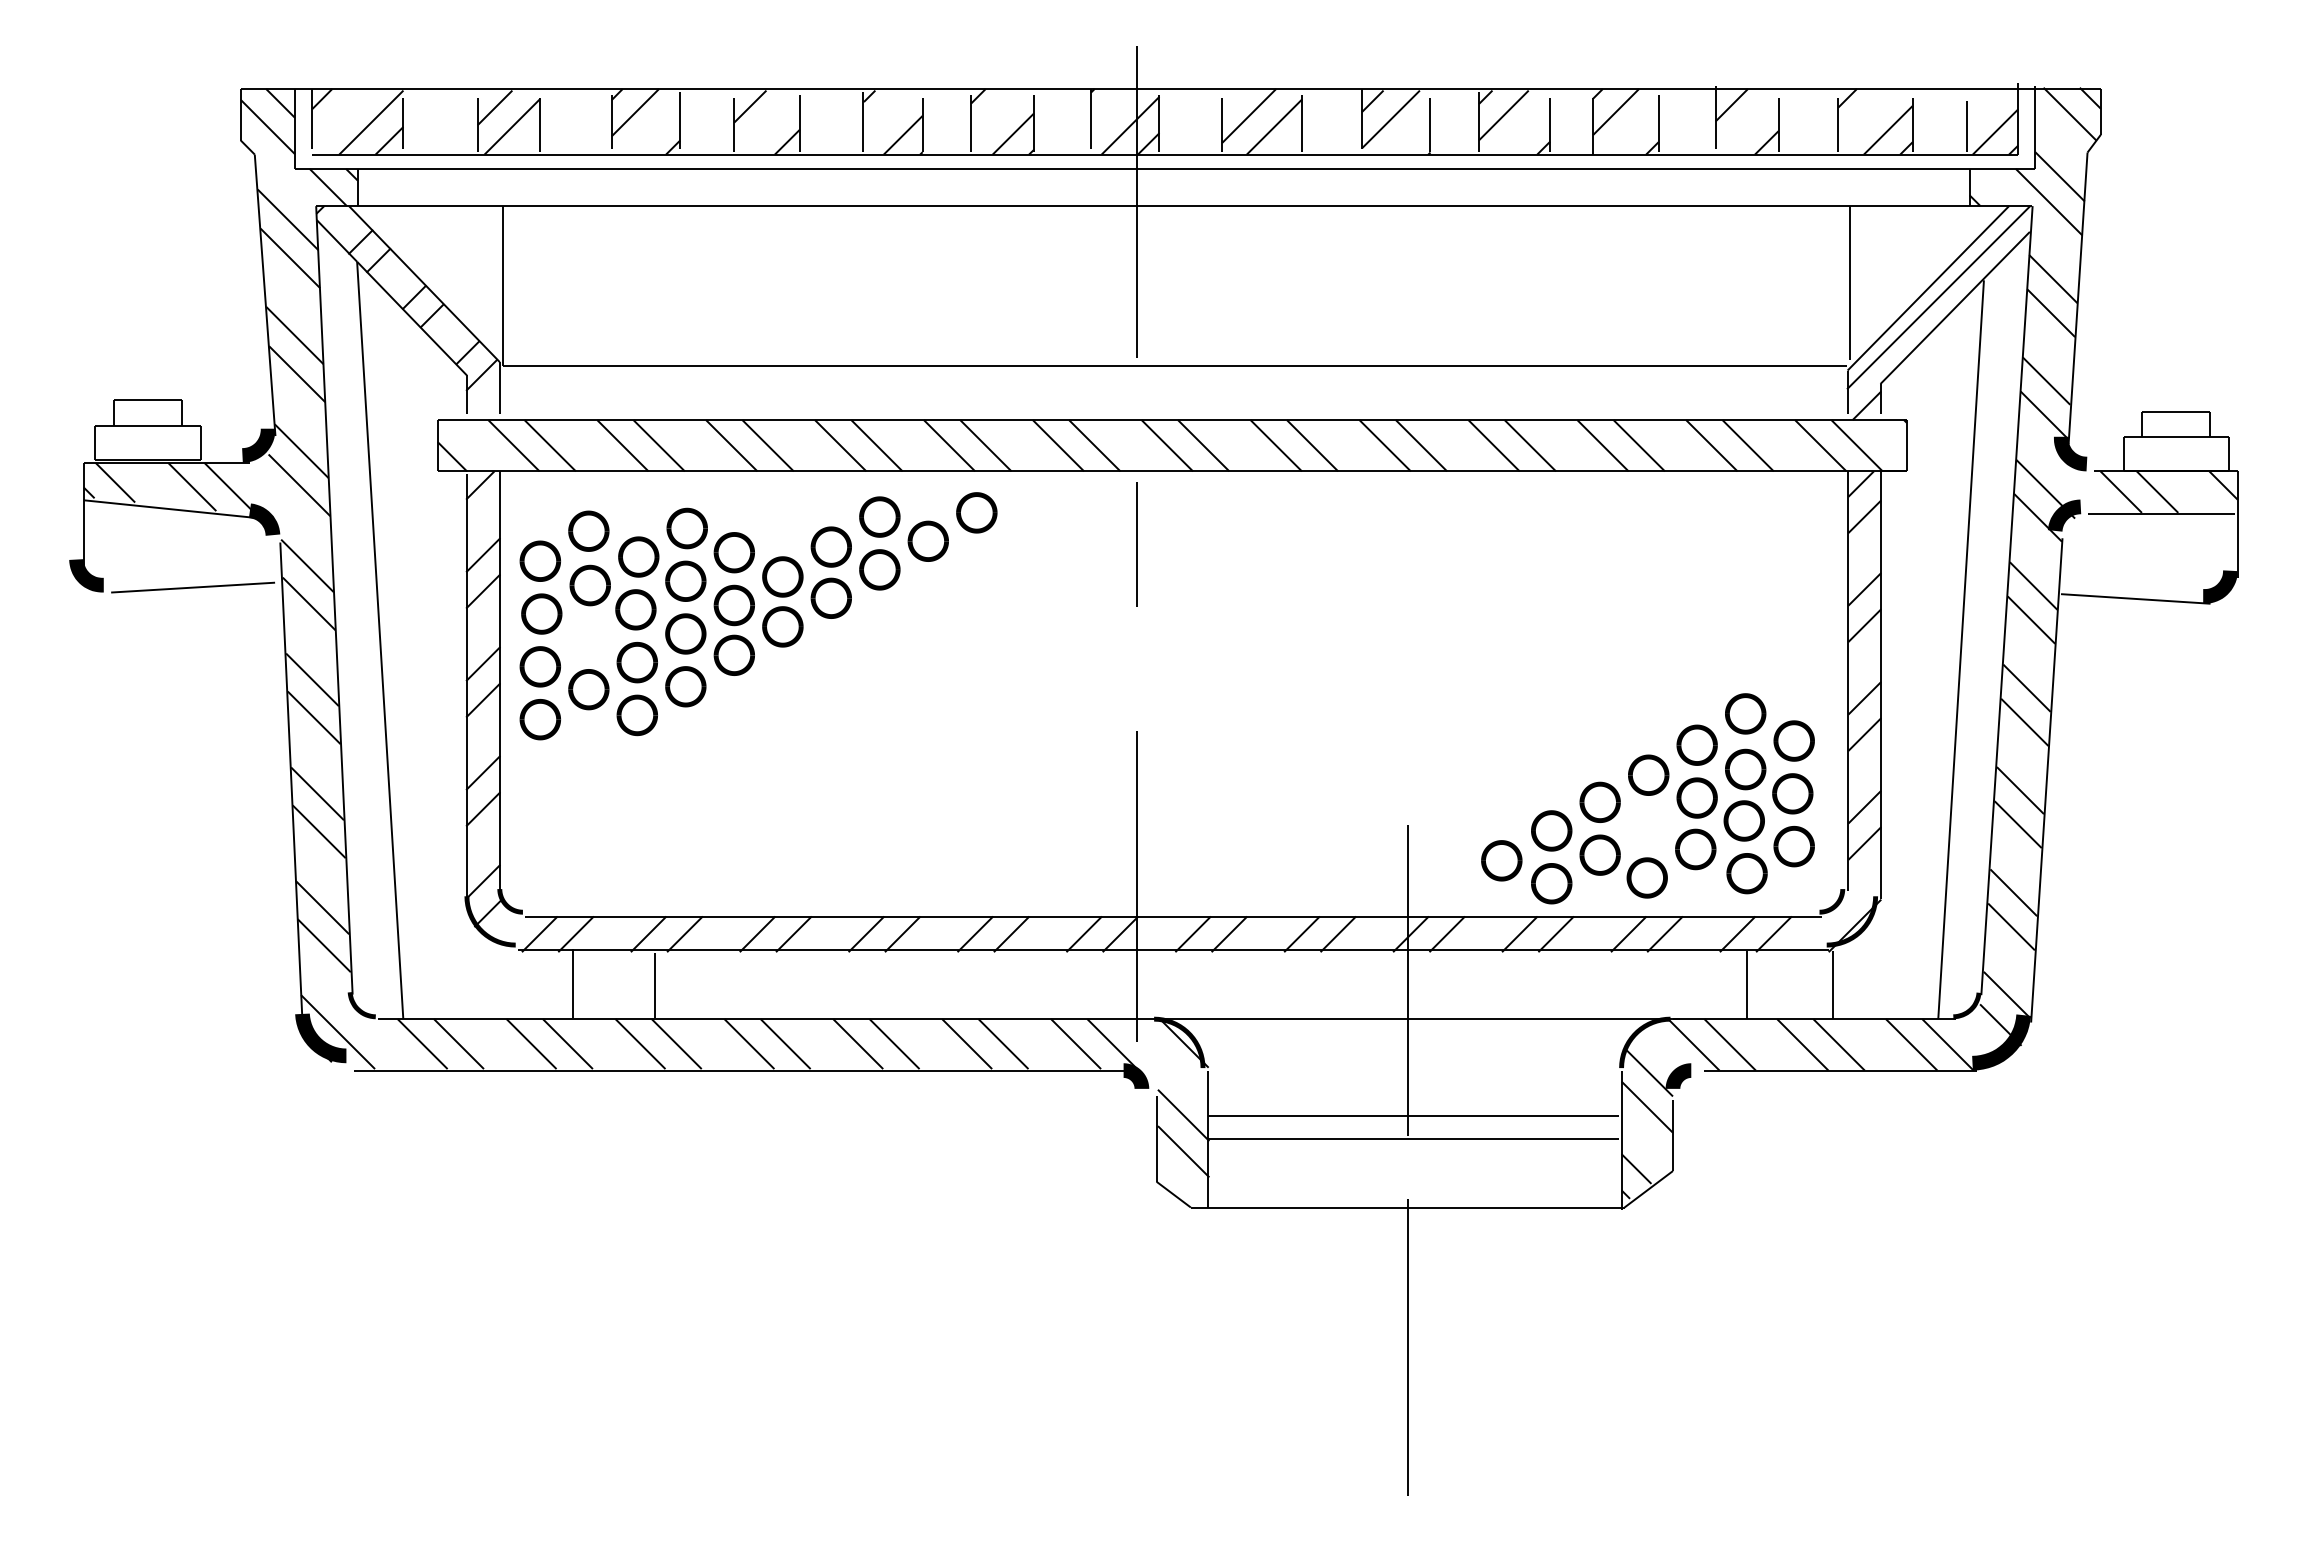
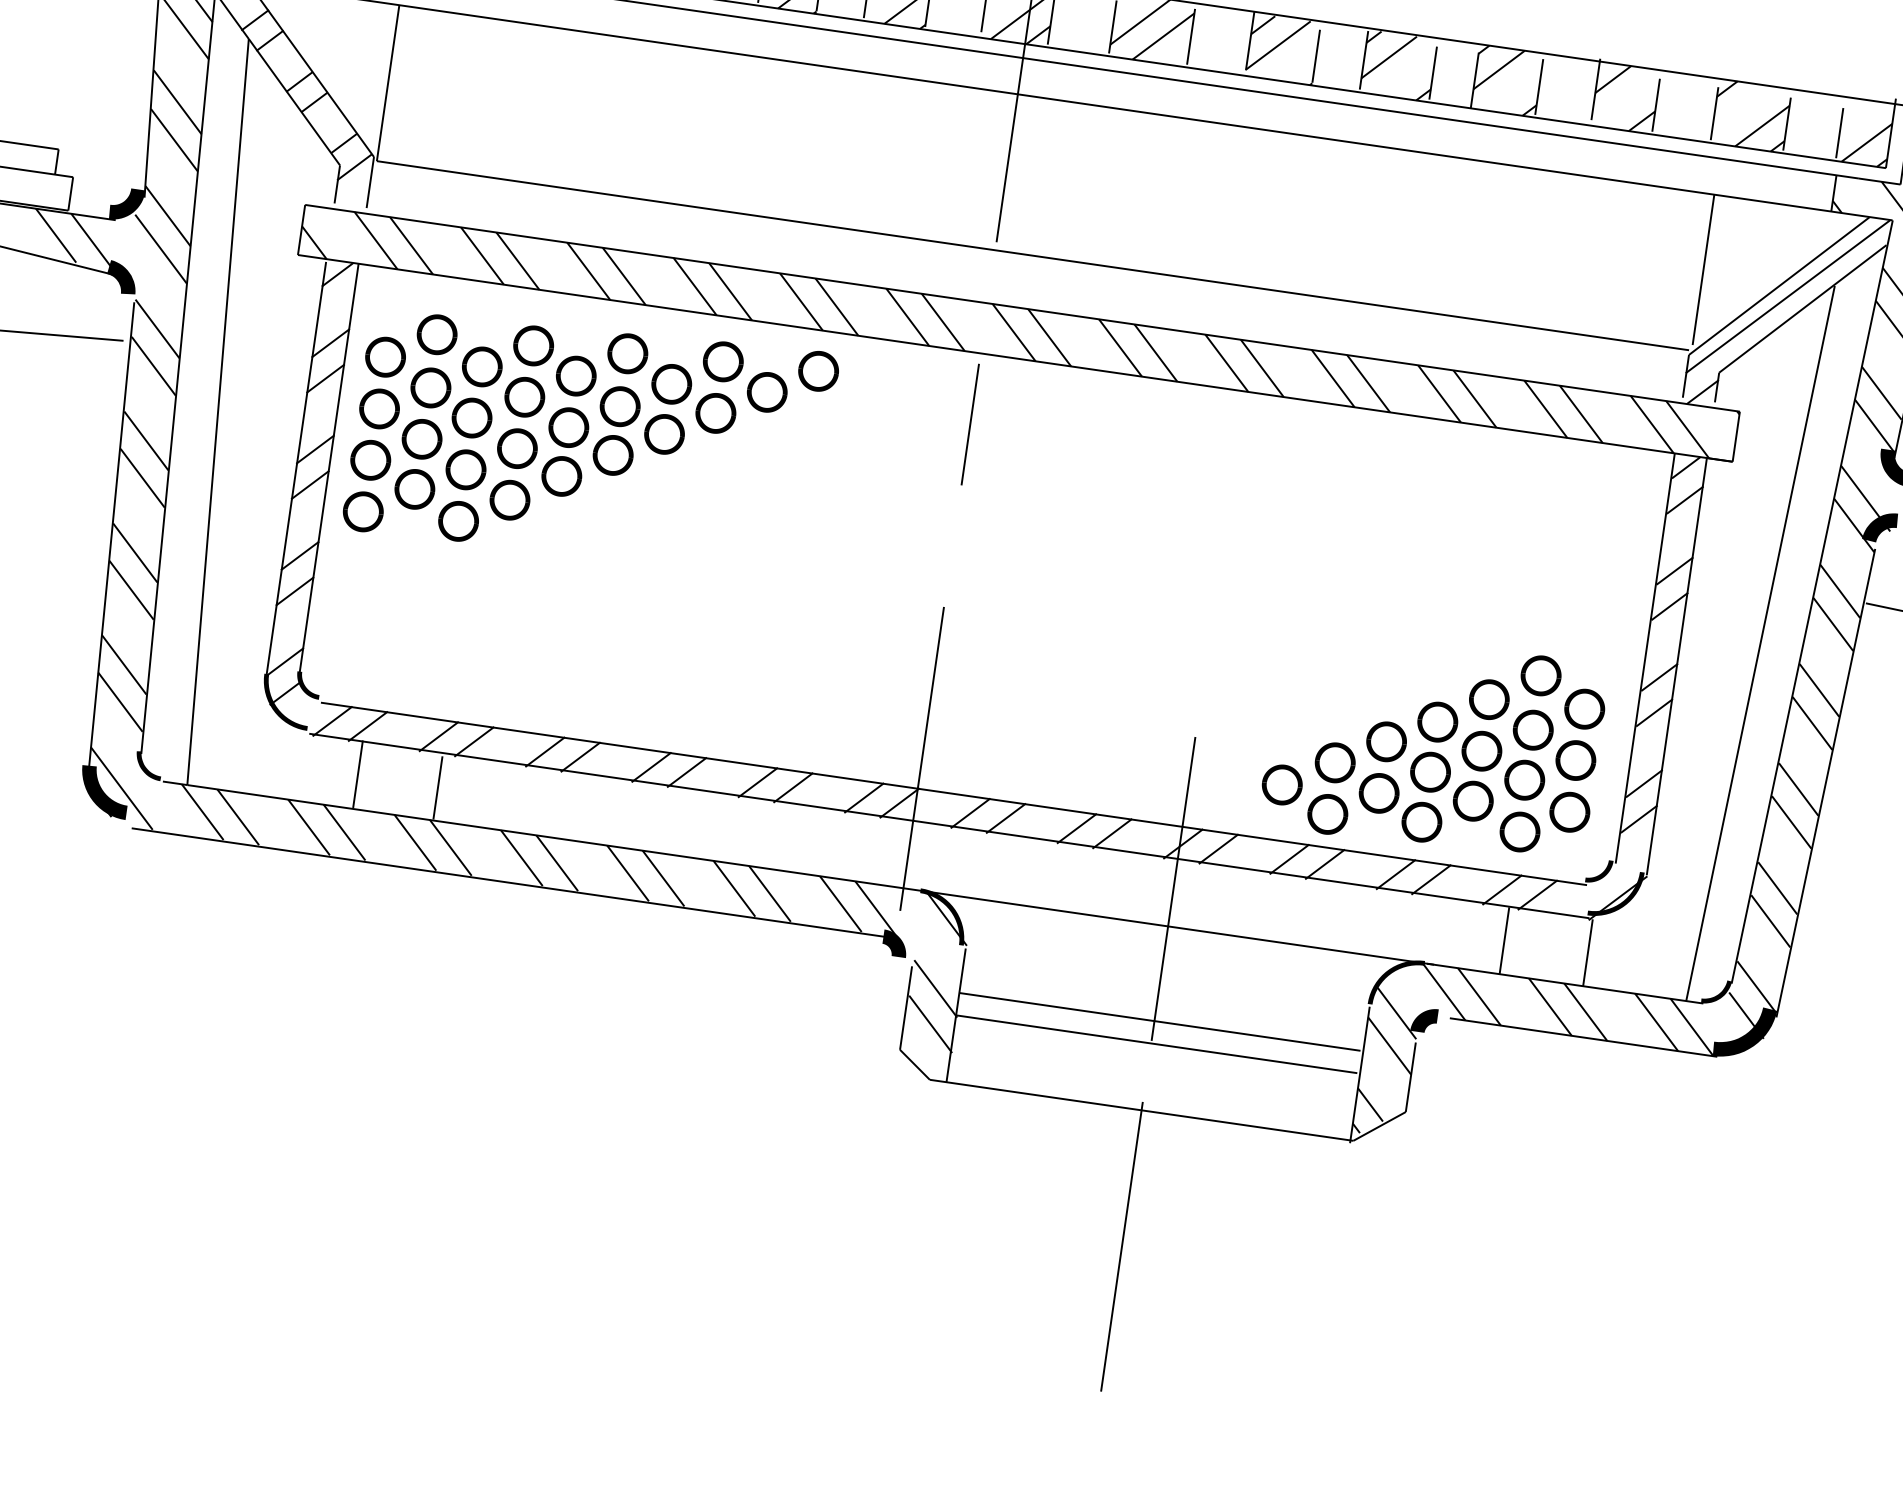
part: (782, 522) -> (627, 353), added
part: (588, 637) -> (421, 438), added
part: (1648, 826) -> (1430, 772), added

